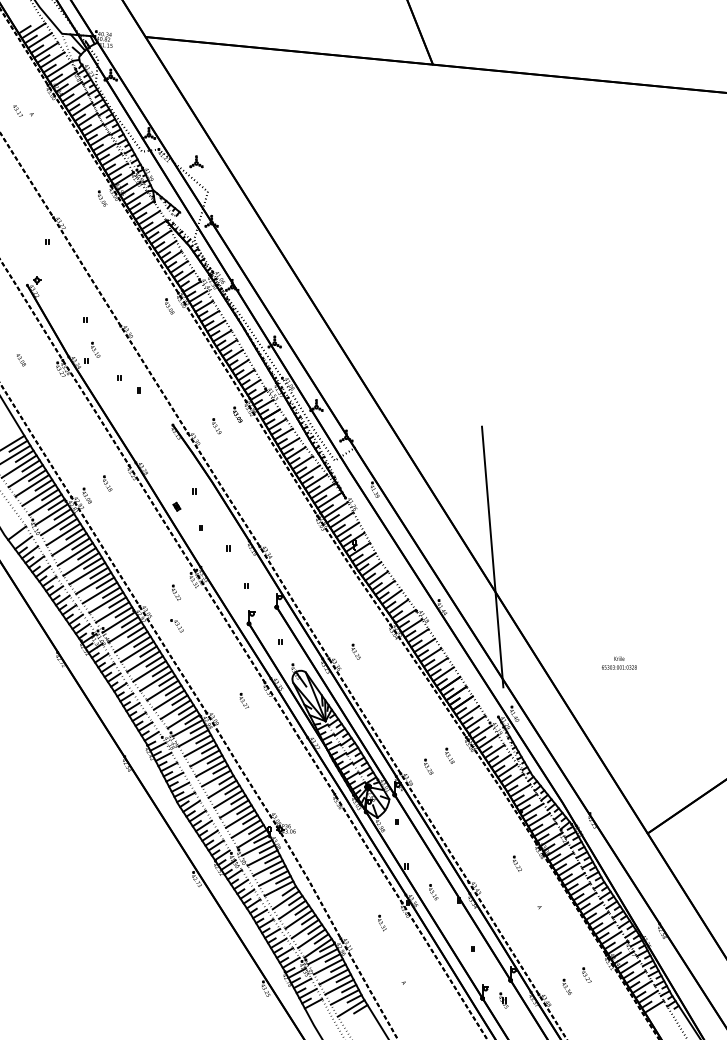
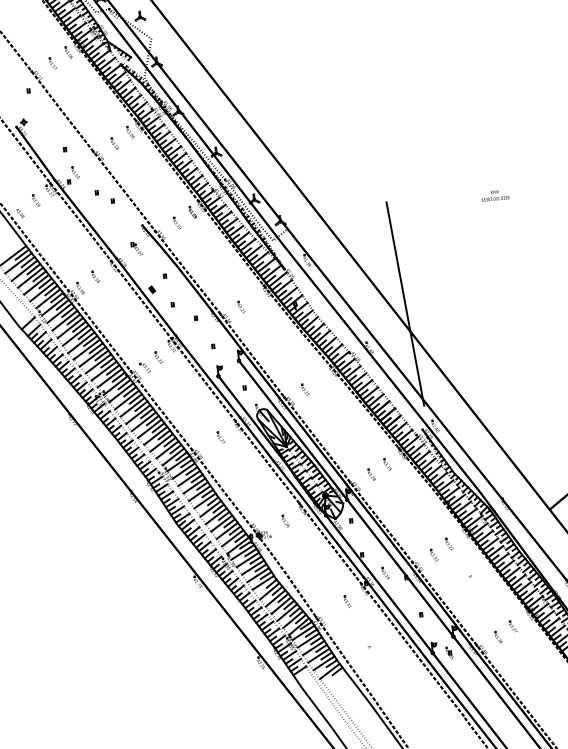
part: (80, 209) -> (52, 62), added
part: (148, 318) -> (114, 143), added
text: (21, 360) -> (20, 213), moved
part: (42, 379) -> (35, 200), added
part: (162, 453) -> (136, 248), added
part: (286, 539) -> (241, 306), added
part: (176, 625) -> (144, 367), moved
text: (619, 662) -> (495, 194), moved
part: (314, 813) -> (285, 520), added
part: (496, 875) -> (433, 554), added

